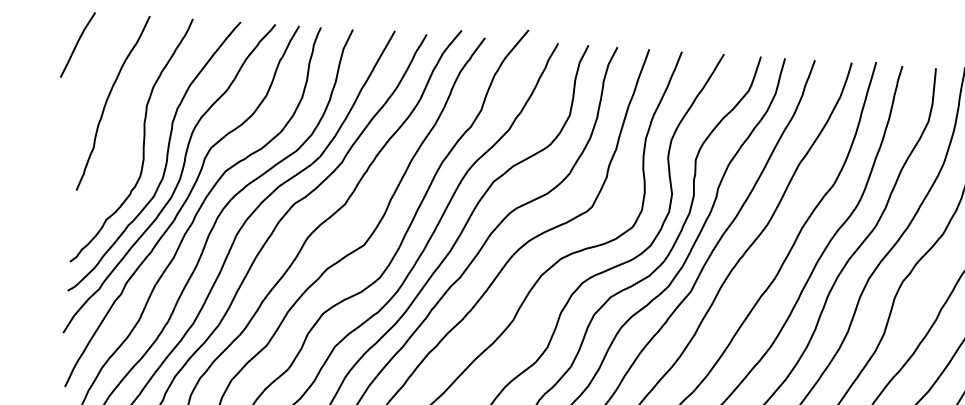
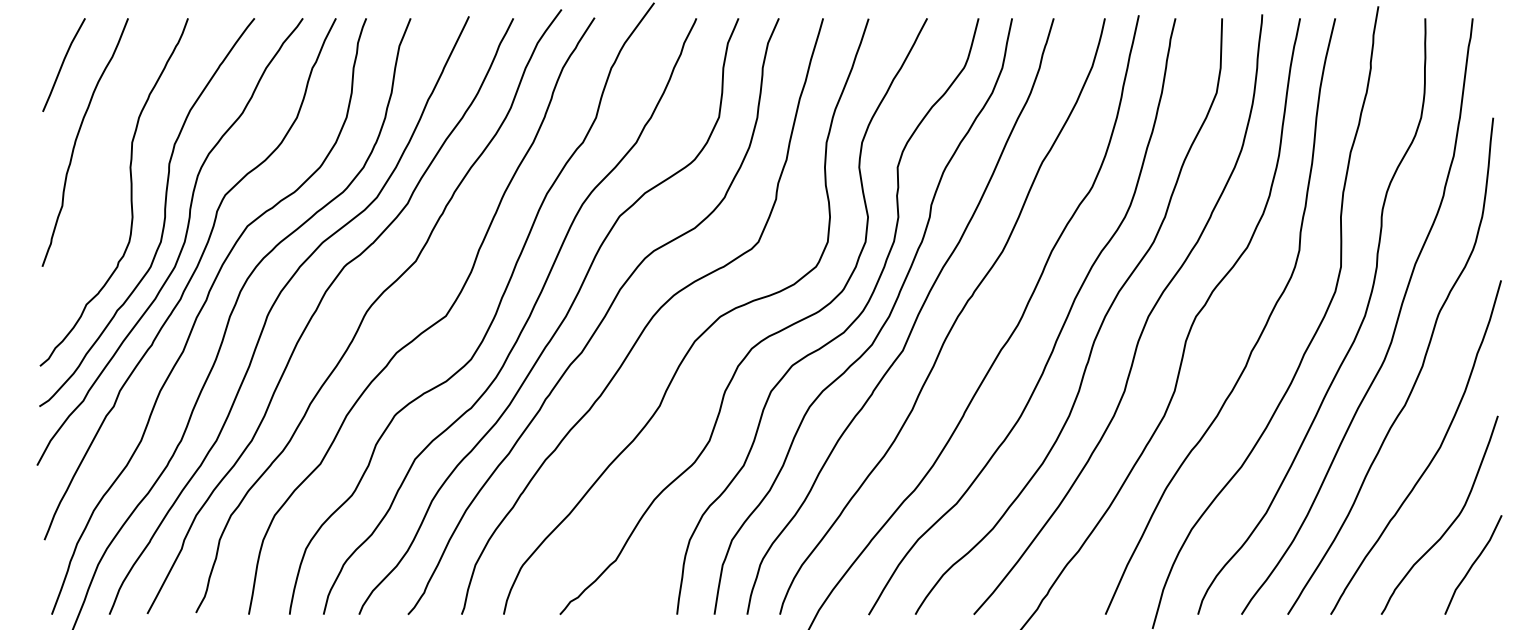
line: (77, 44) -> (63, 64), moved

